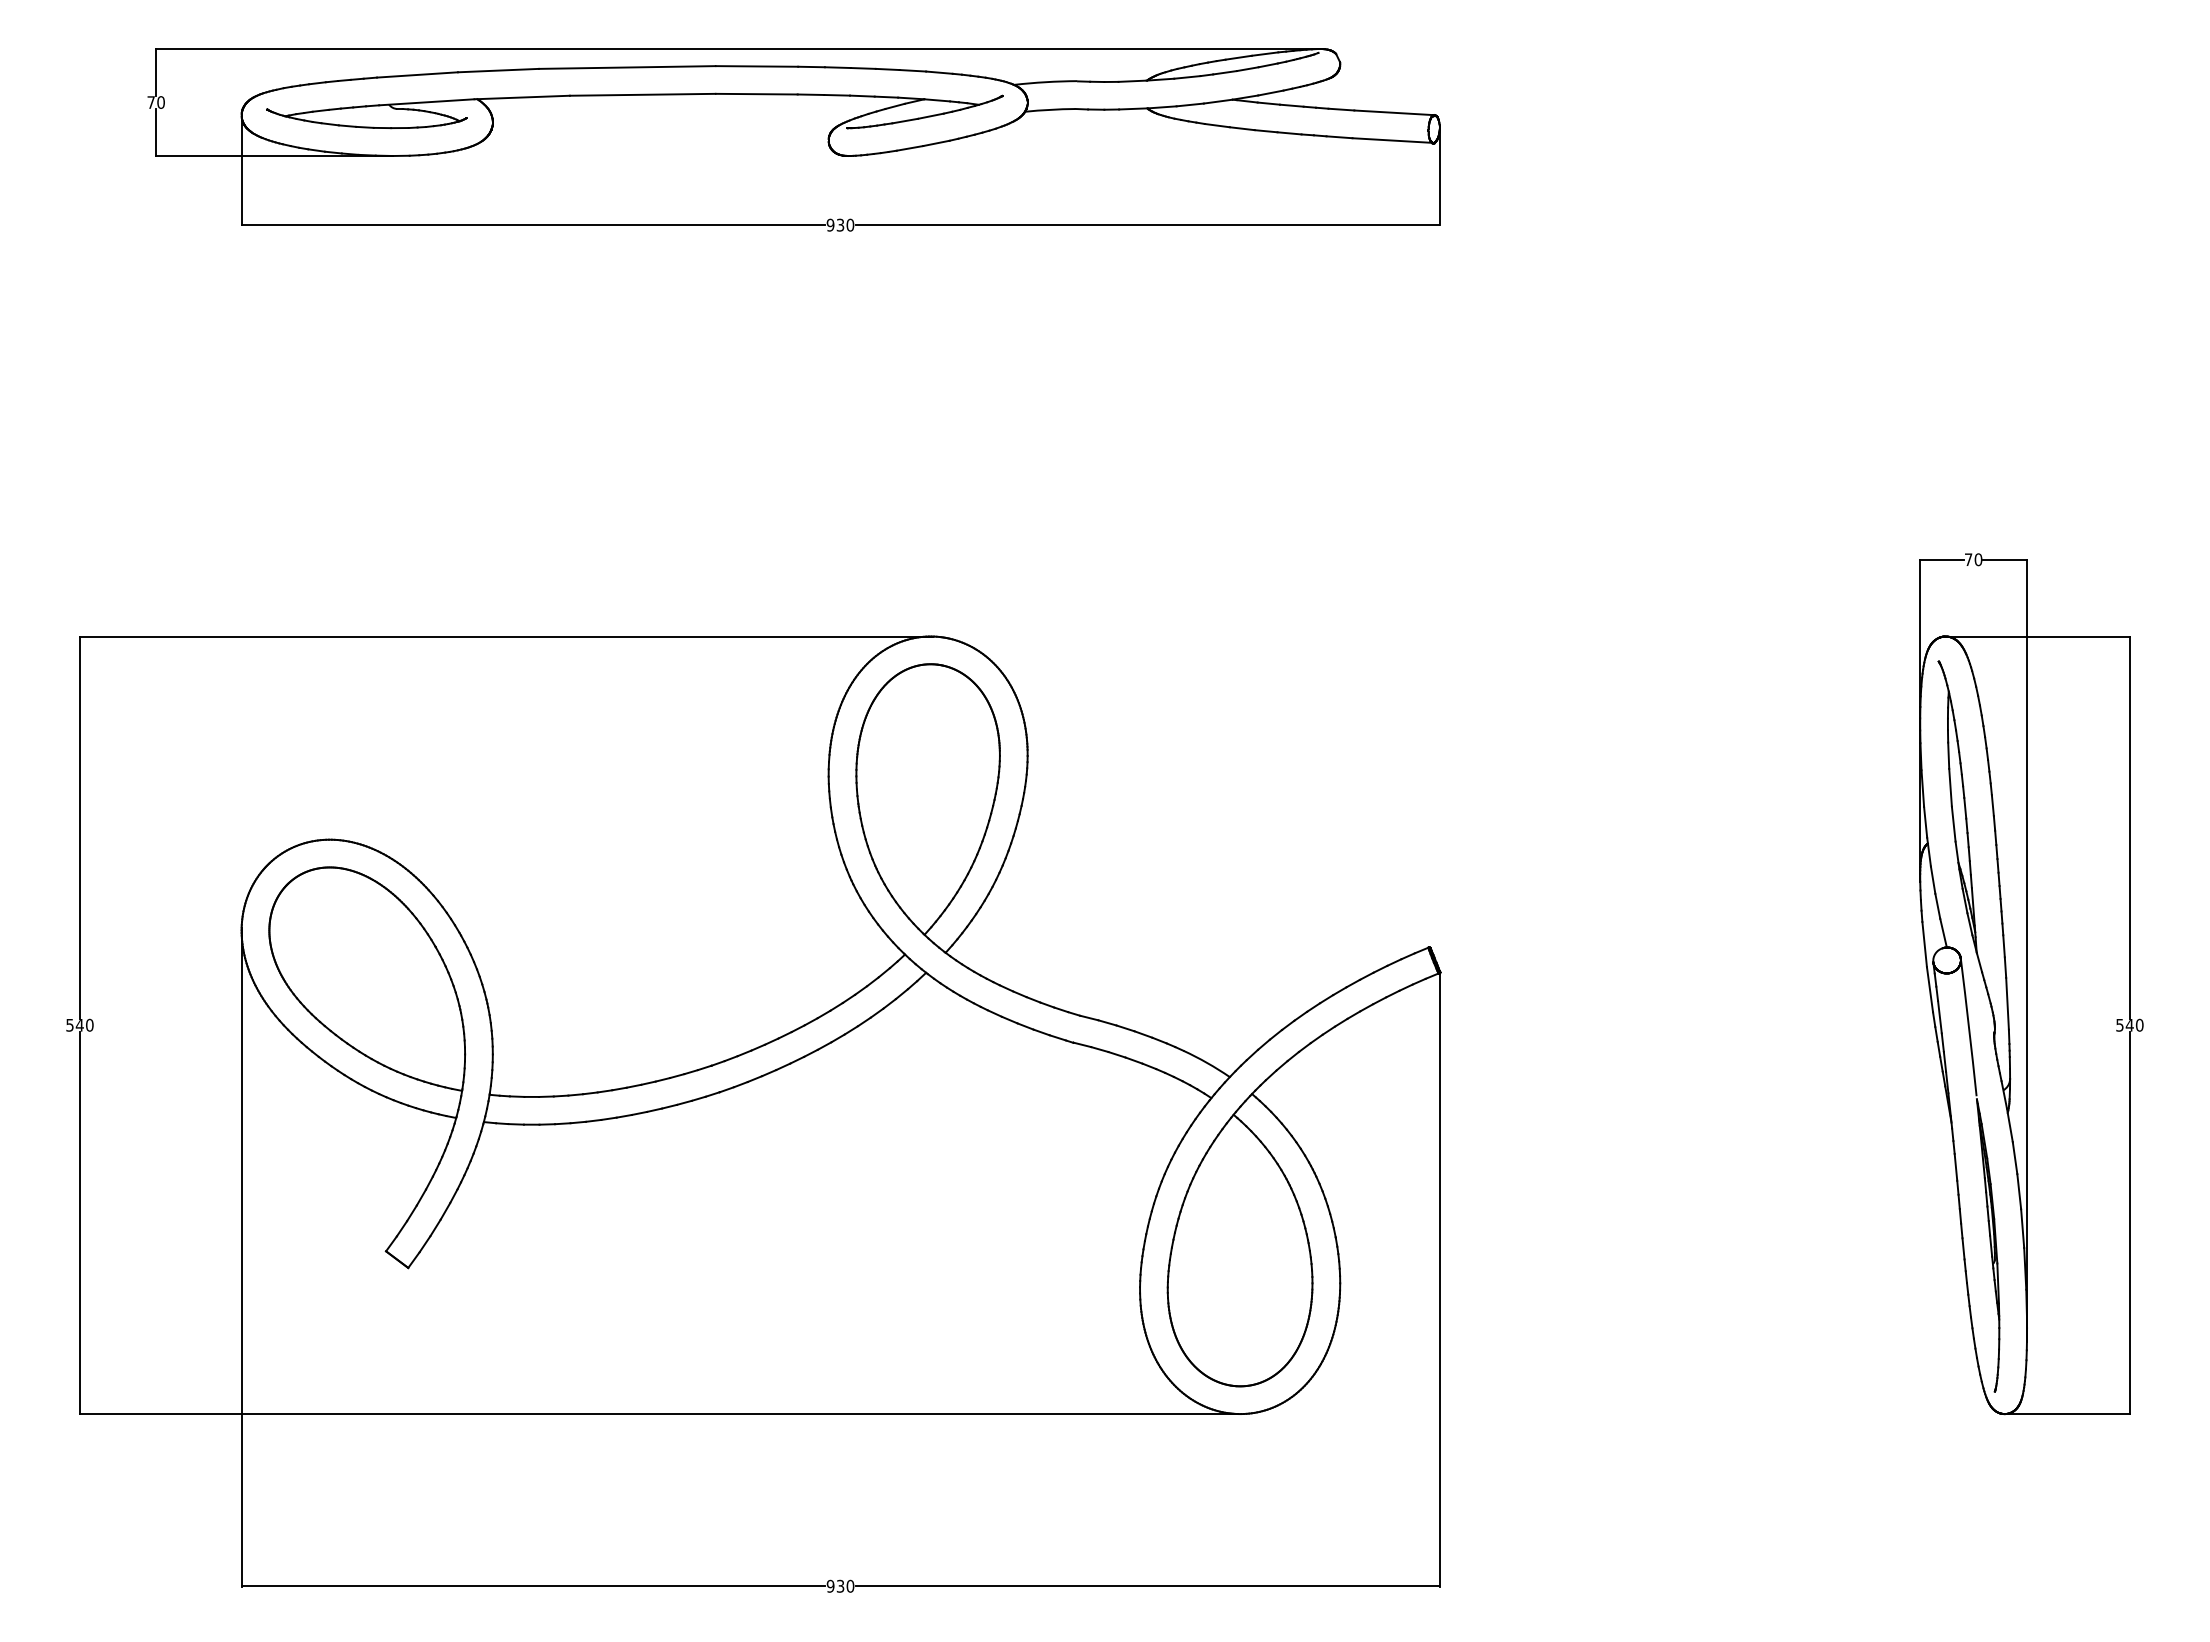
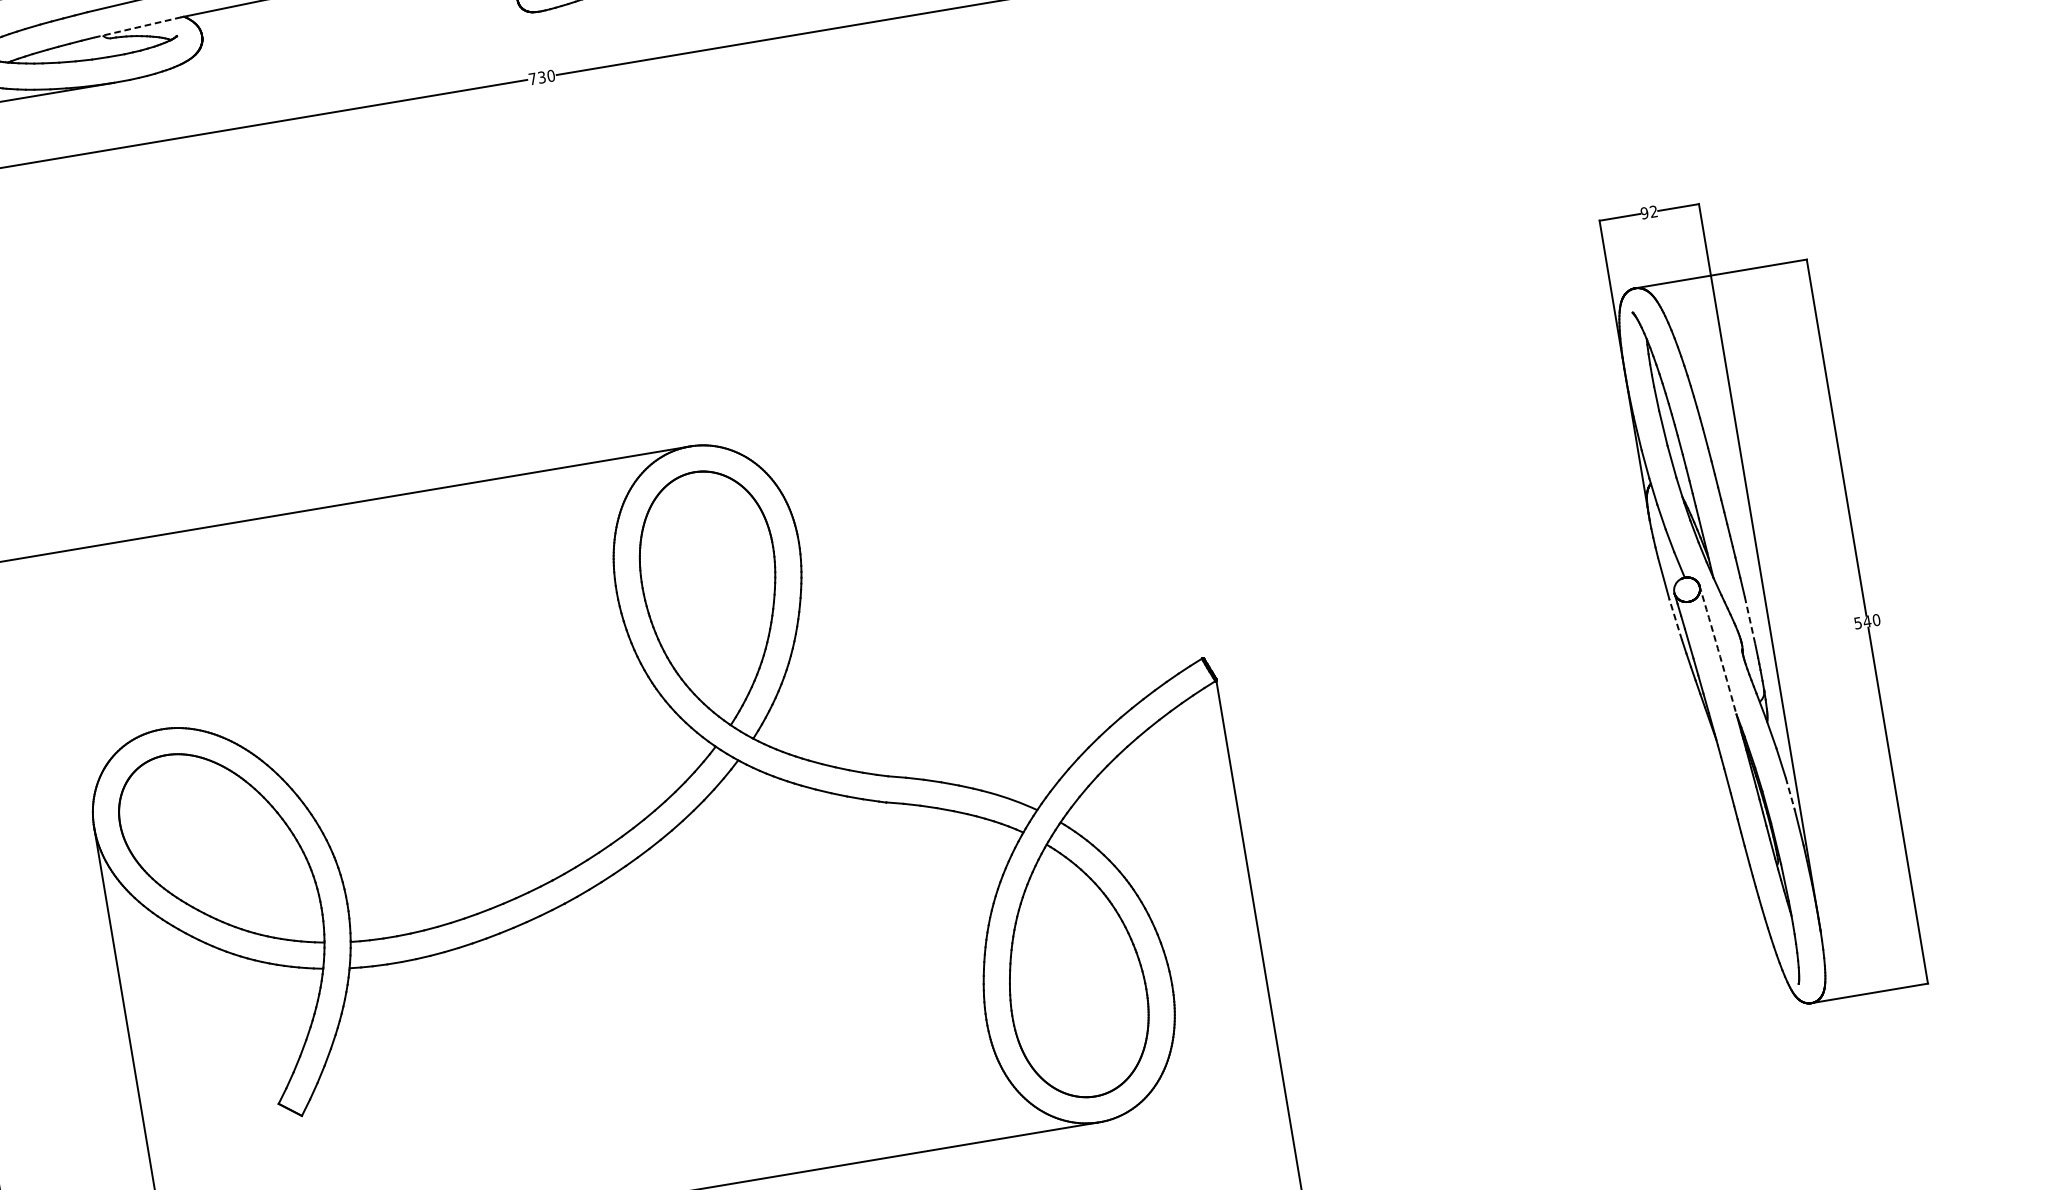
line: (426, 102) -> (137, 27), solid -> dashed
text: (830, 224) -> (532, 78), 930 -> 730
text: (1973, 559) -> (1649, 212), 70 -> 92
line: (1929, 989) -> (1675, 619), solid -> dashed
line: (2007, 1003) -> (1750, 620), solid -> dashed
arc: (1969, 1027) -> (1718, 648), solid -> dashed
line: (2019, 1191) -> (1790, 793), solid -> dashed

